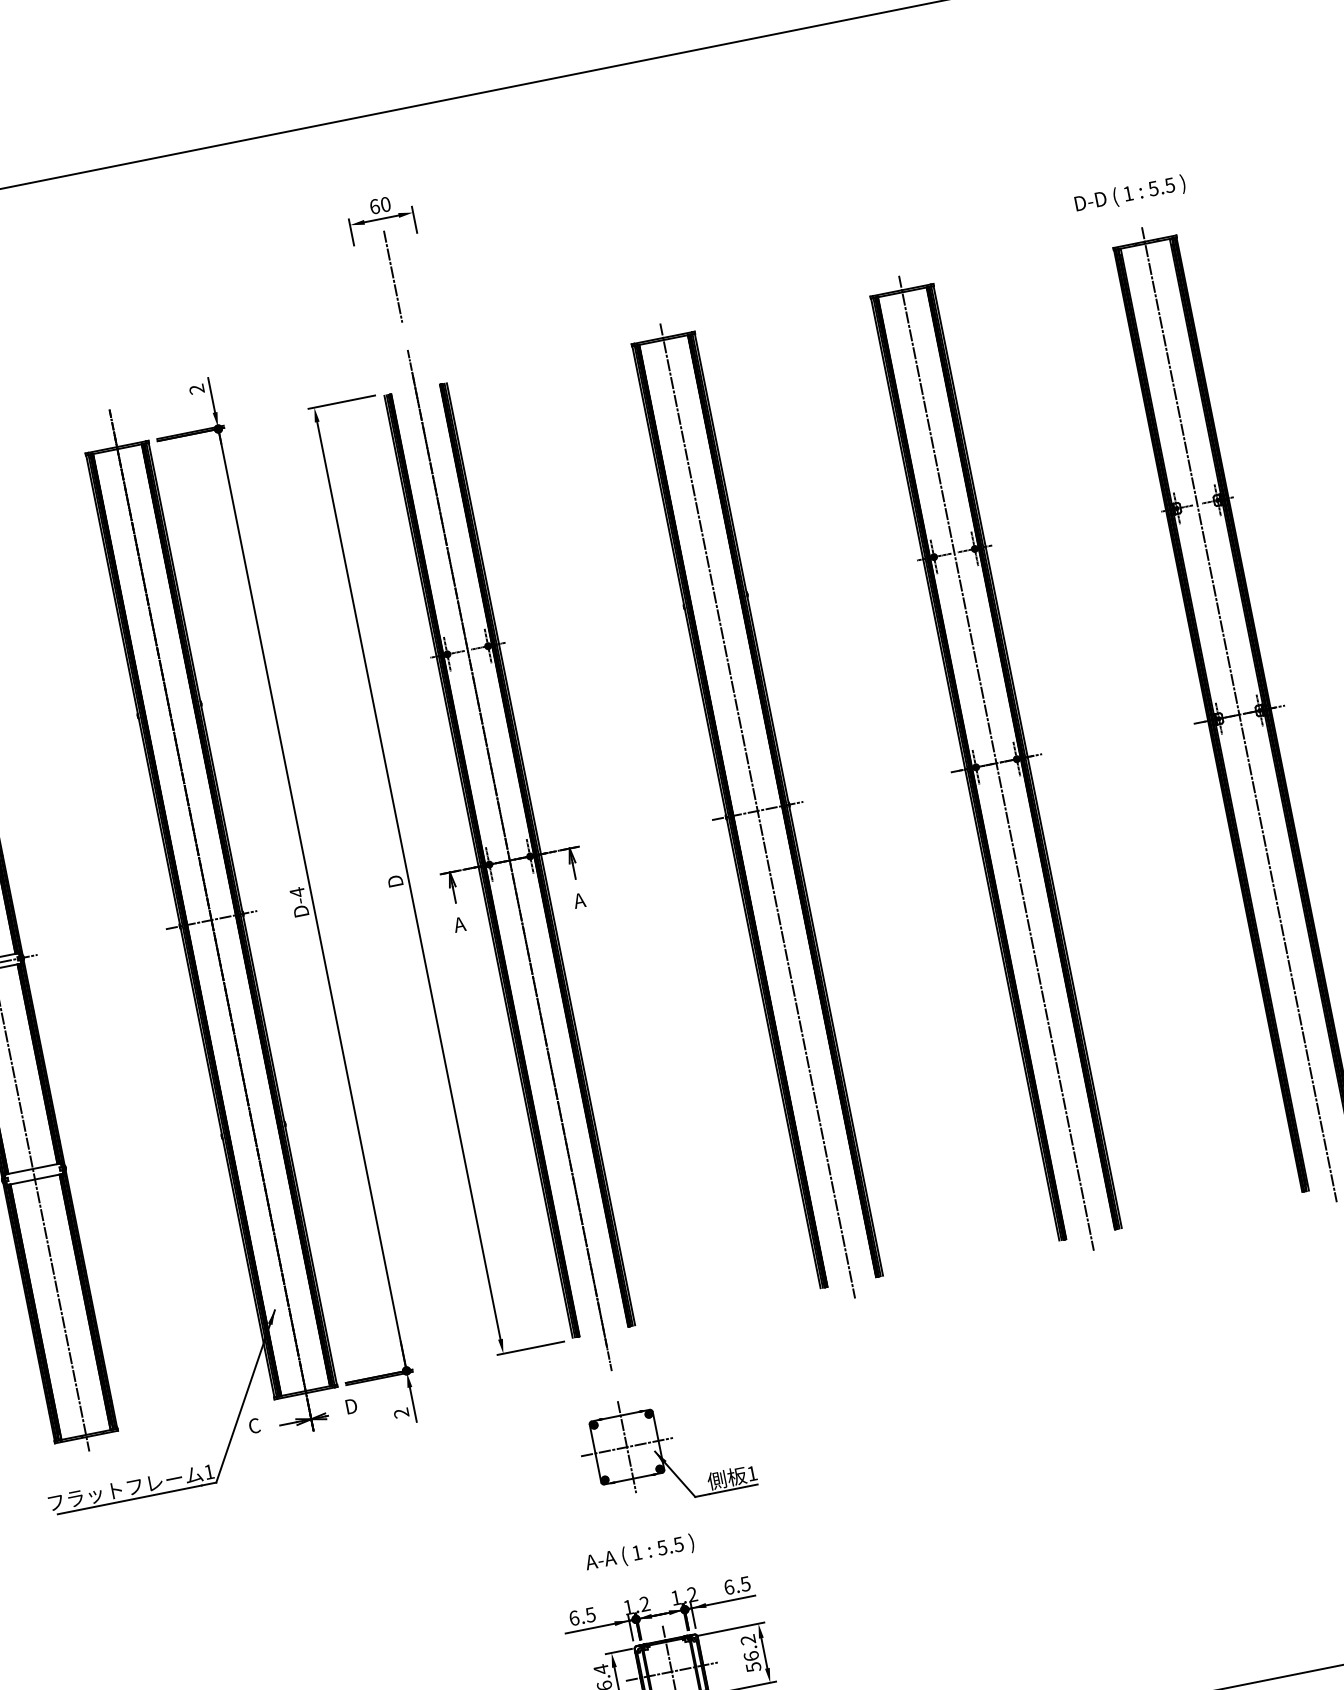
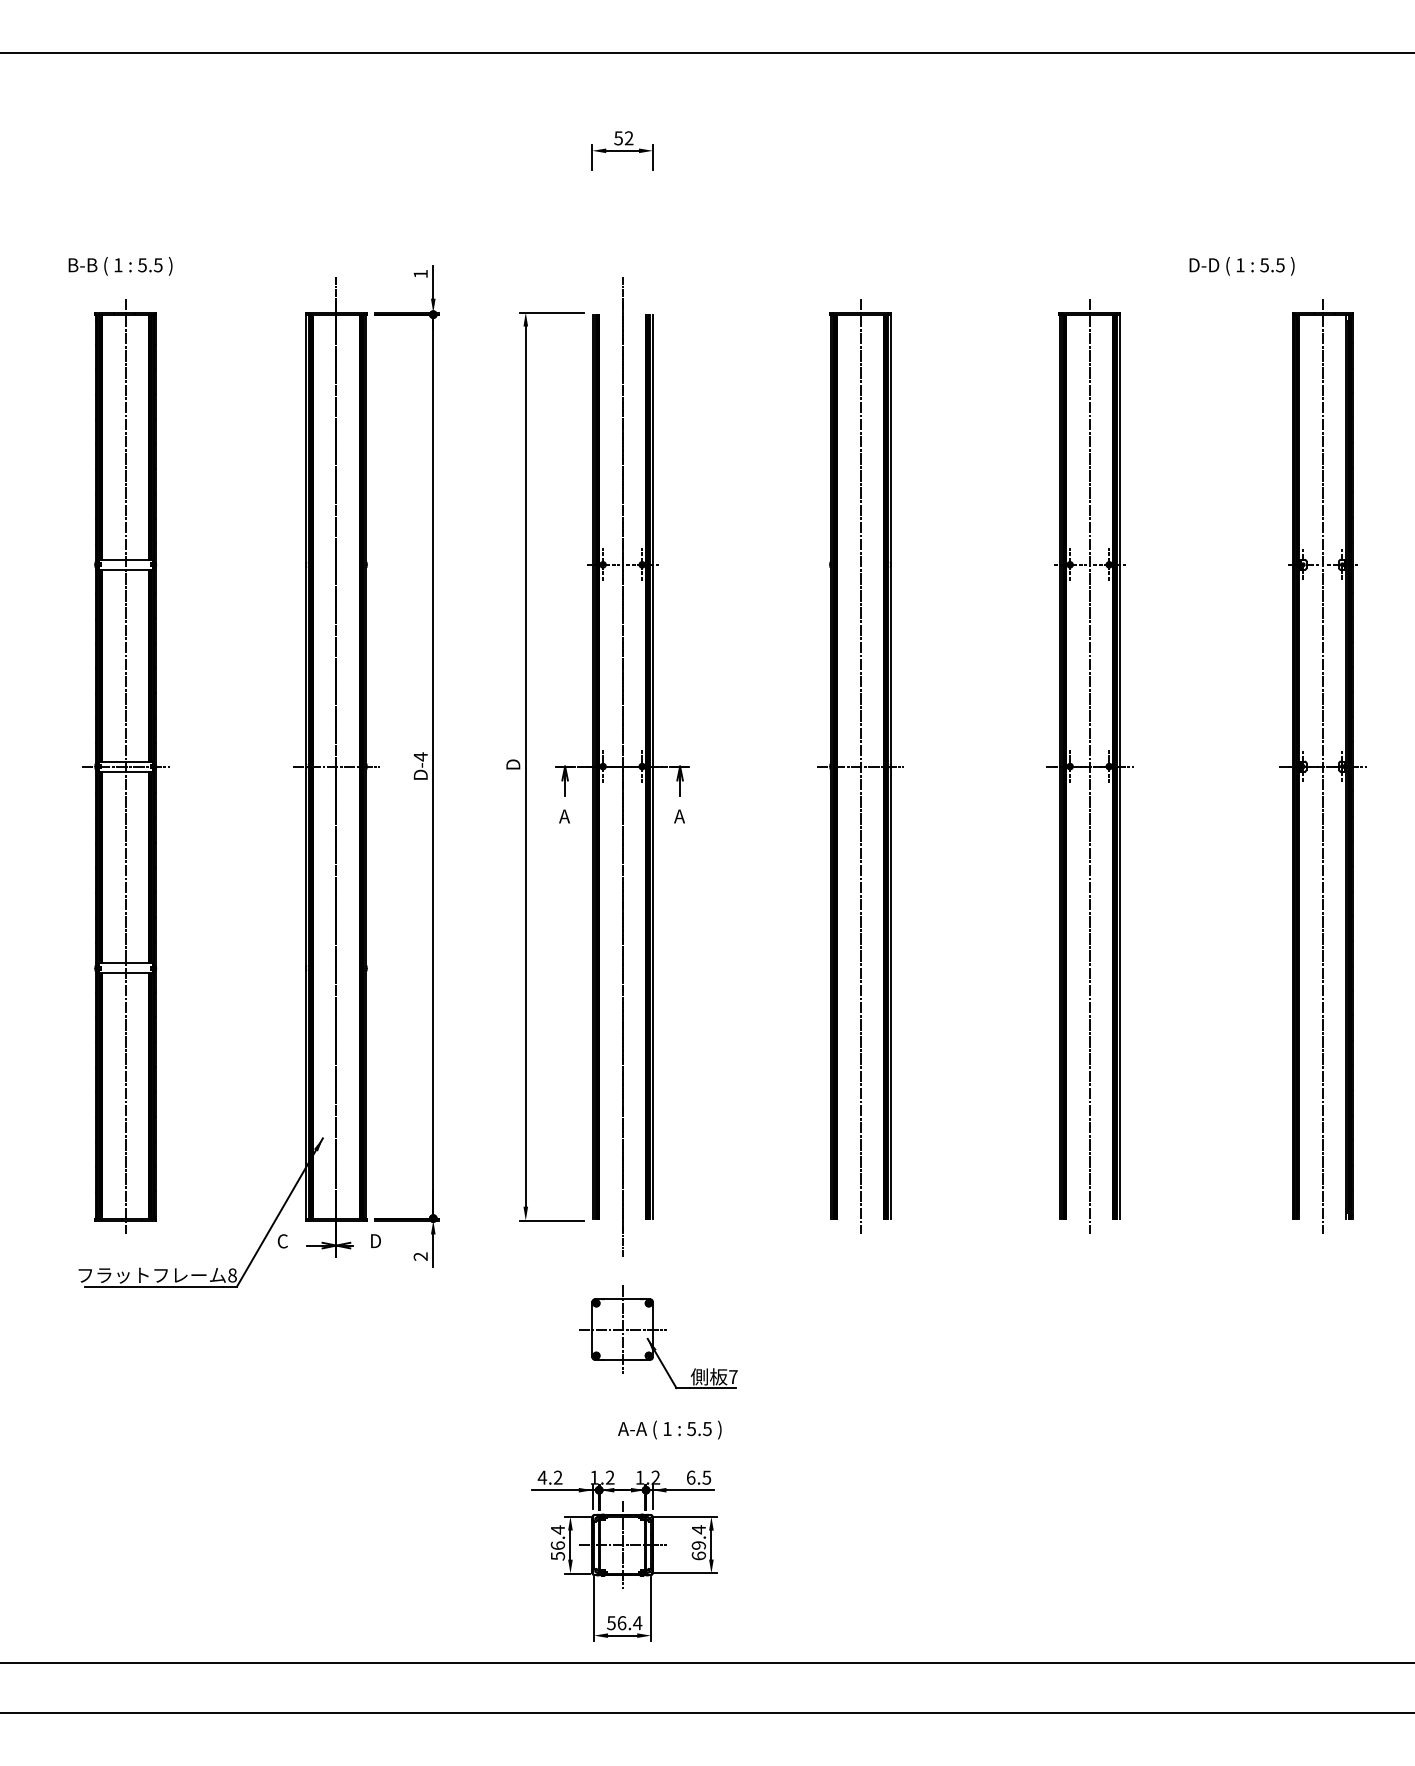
text: (1129, 194) -> (1241, 266), moved
text: (379, 205) -> (623, 138), 60 -> 52
line: (393, 276) -> (622, 206), removed
text: (196, 388) -> (420, 273), 2 -> 1
text: (209, 1472) -> (232, 1275), 1 -> 8
text: (752, 1472) -> (733, 1376), 1 -> 7
text: (639, 1552) -> (669, 1429), moved
text: (581, 1616) -> (549, 1477), 6.5 -> 4.2
text: (750, 1653) -> (698, 1542), 56.2 -> 69.4

